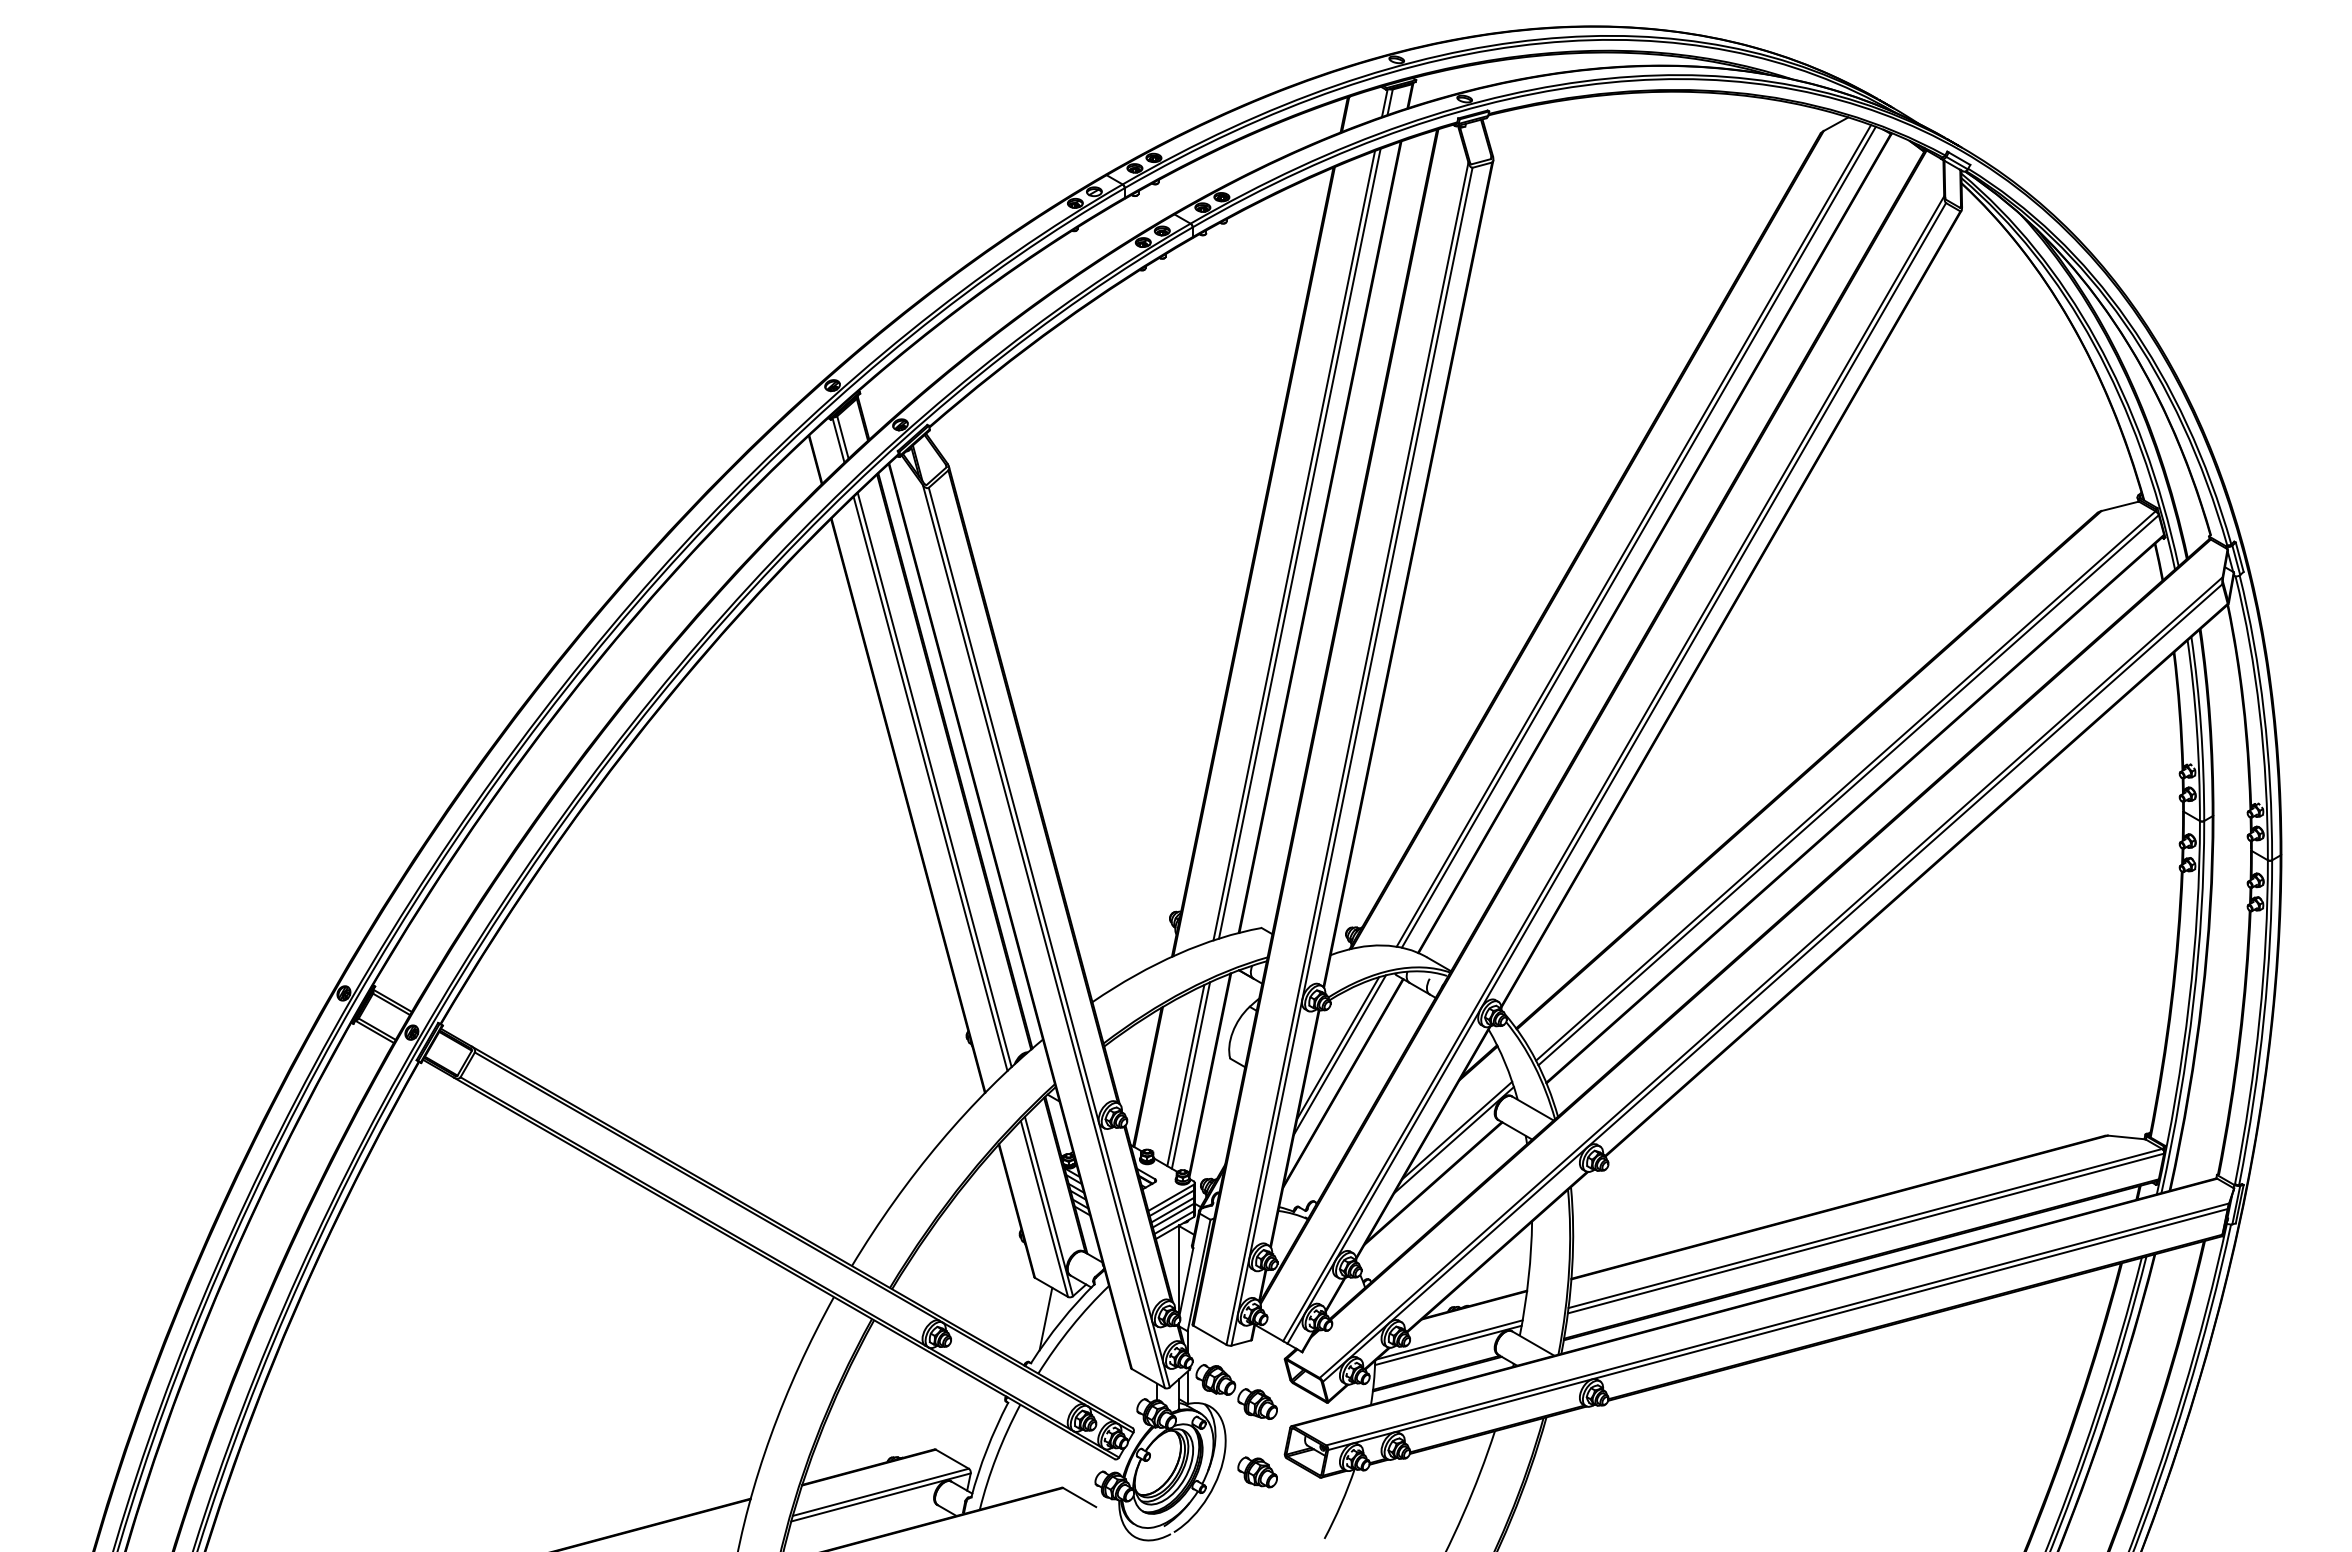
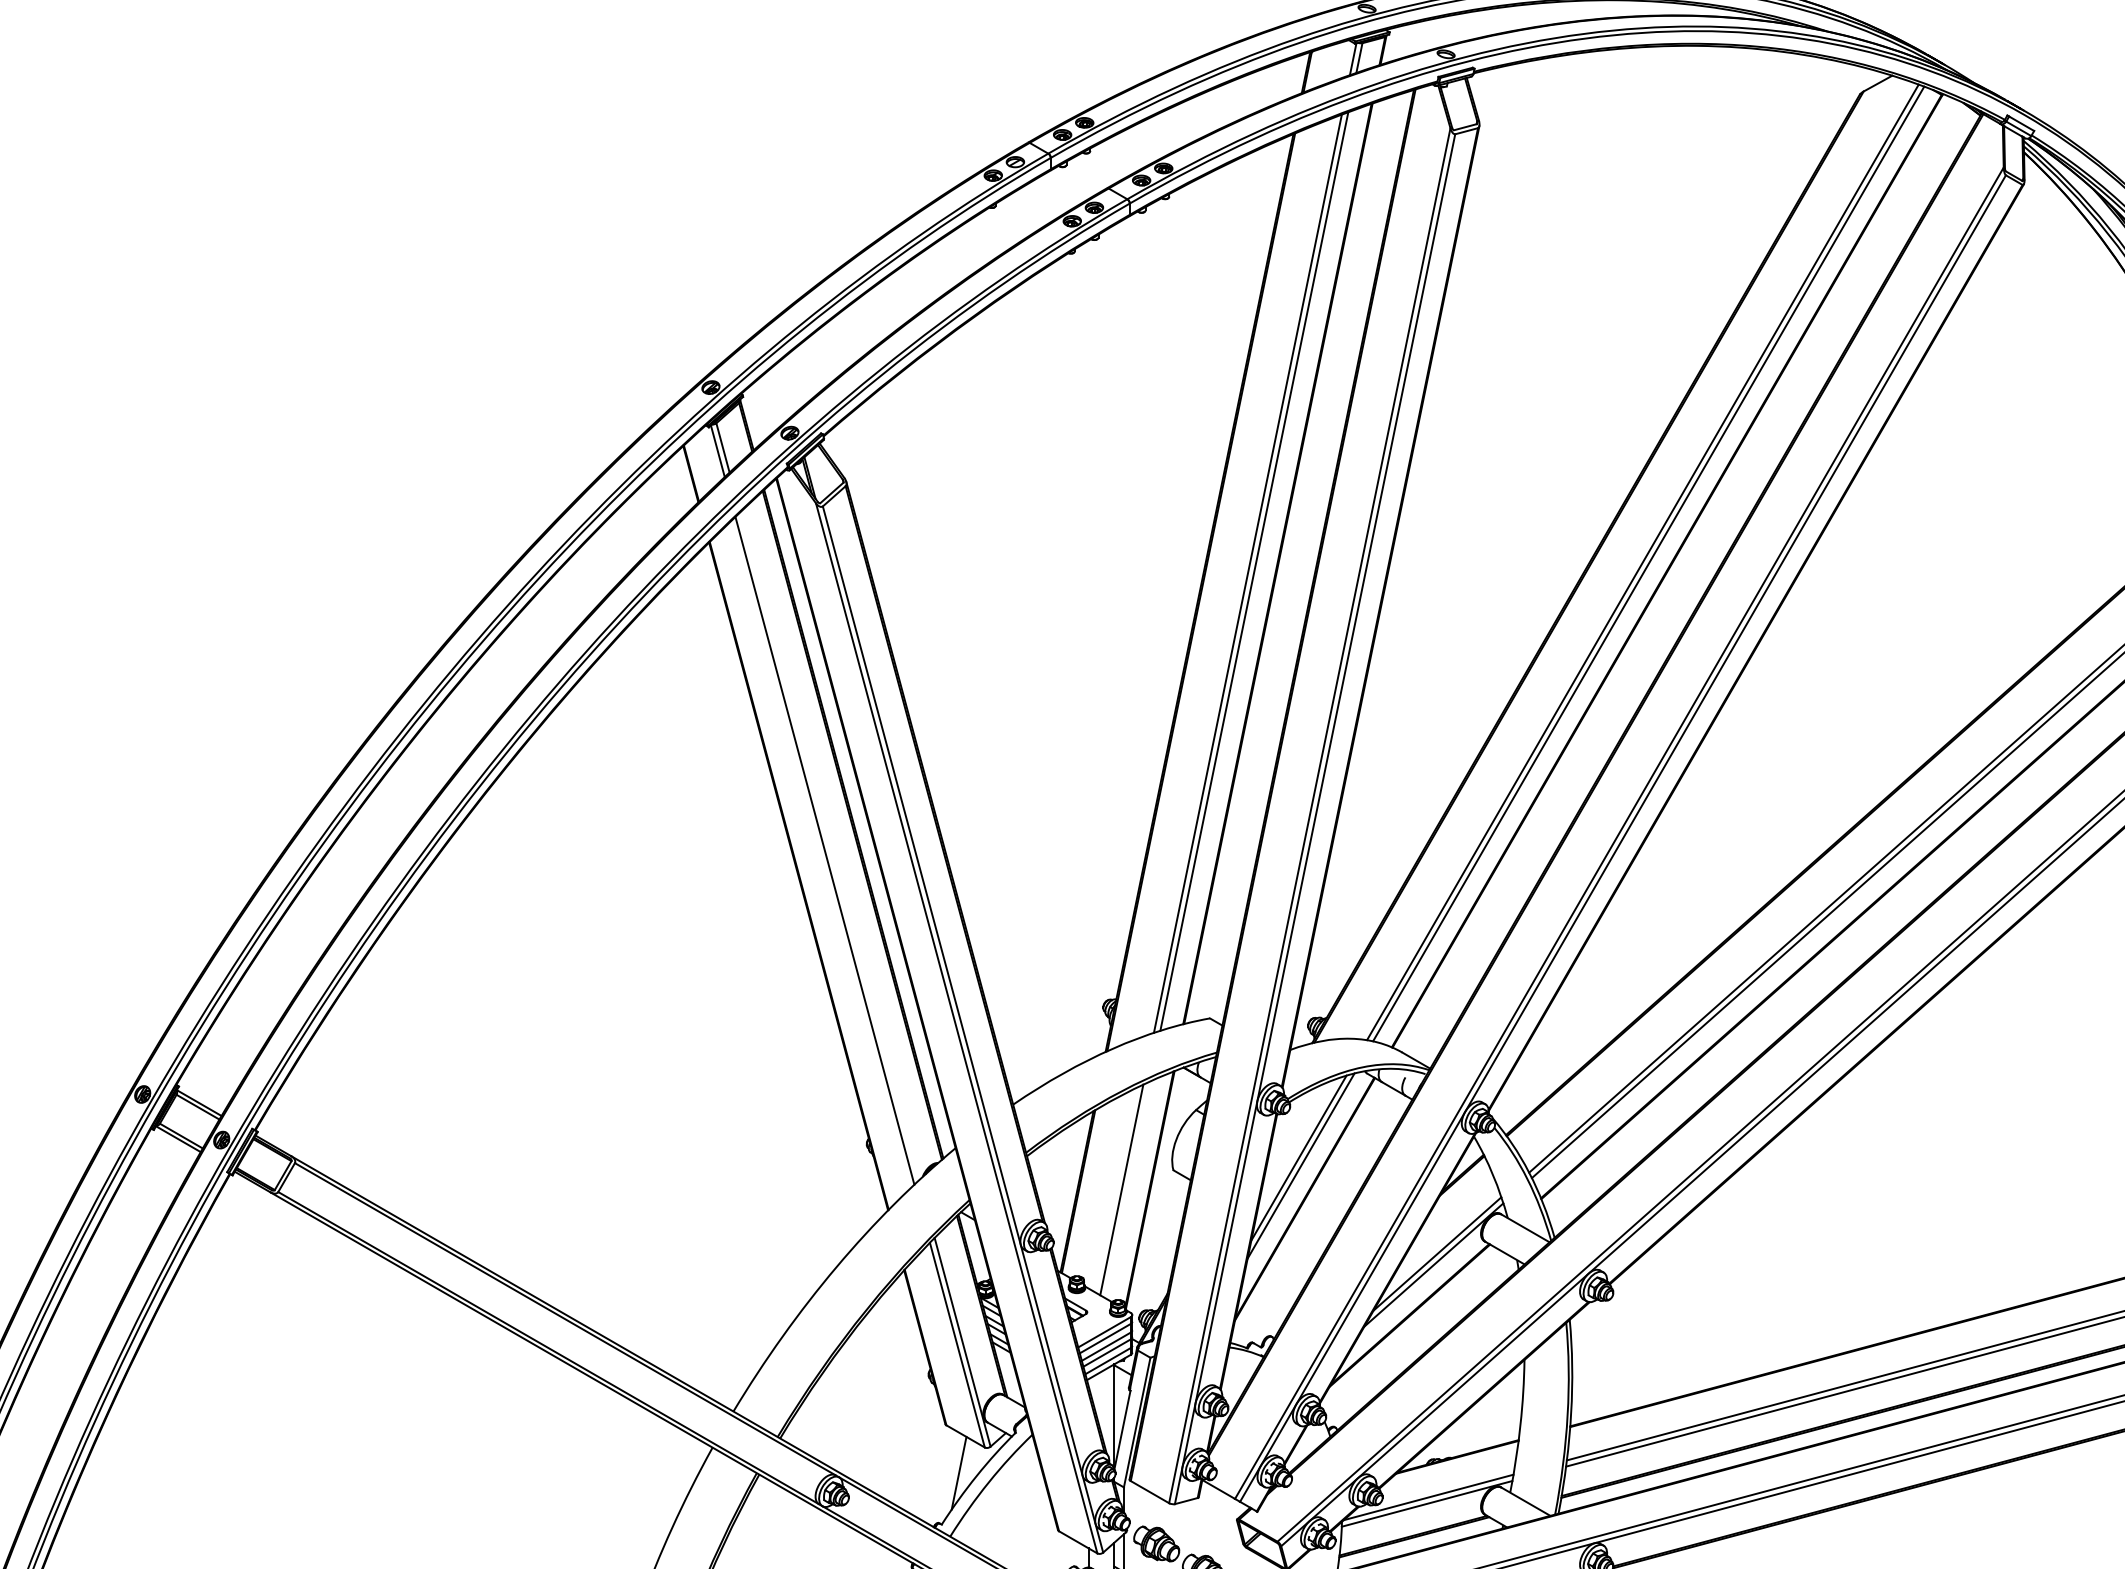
line: (934, 779) -> (829, 845), removed
line: (1190, 1075) -> (1127, 1189), removed

